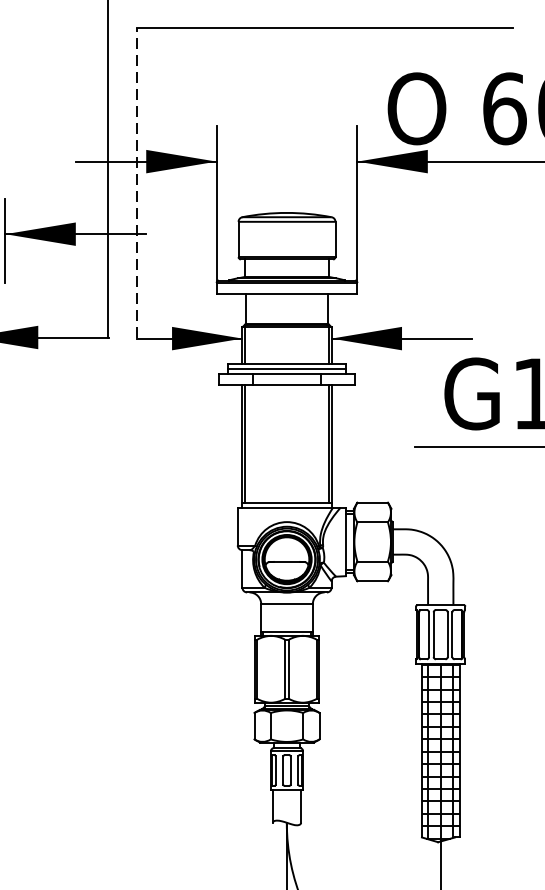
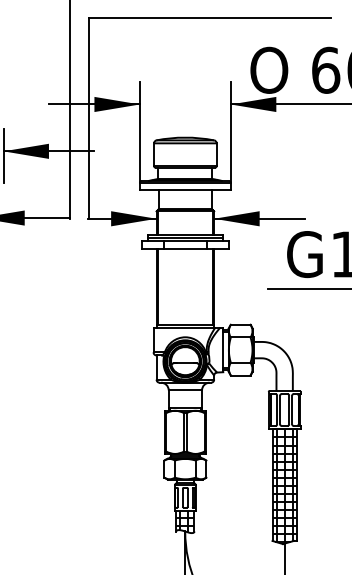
line: (137, 181) -> (88, 117), dashed -> solid
hatch: (287, 807) -> (185, 521), added

